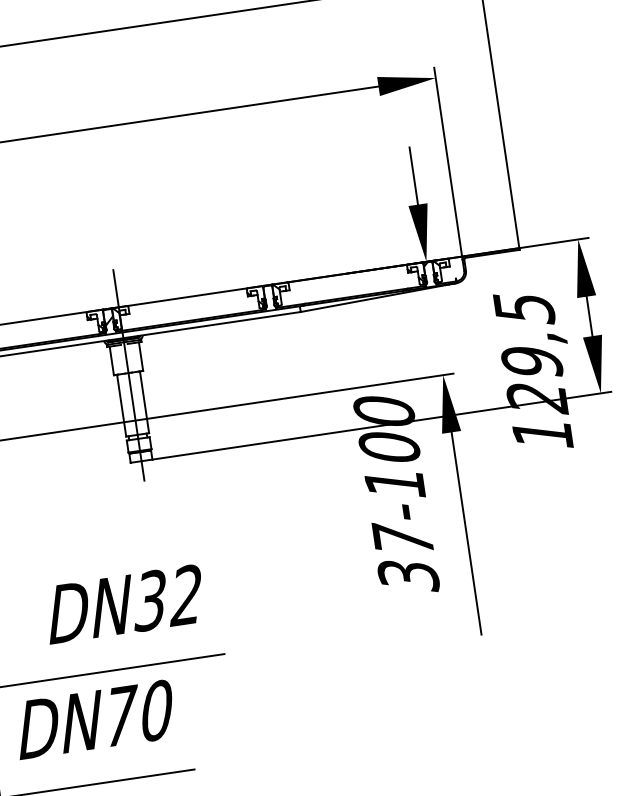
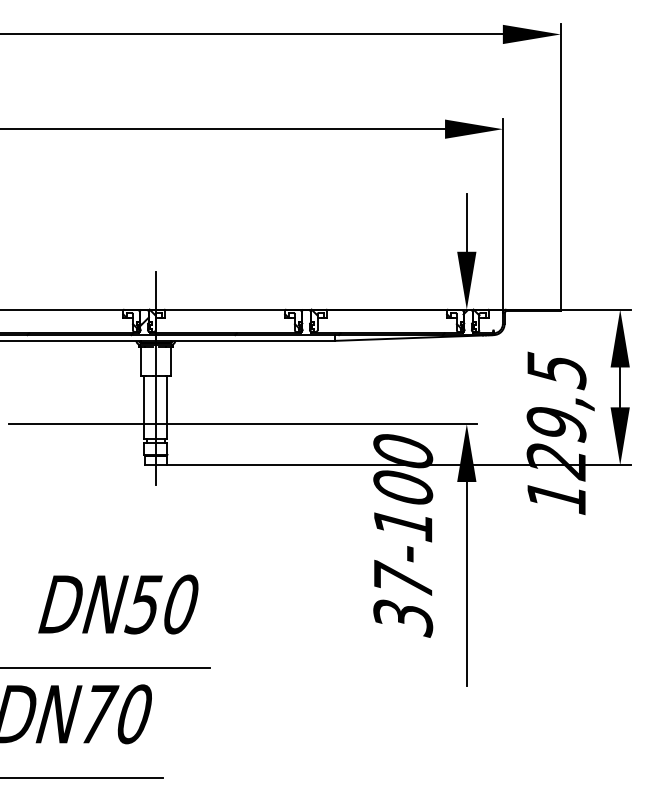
text: (167, 598) -> (161, 604), DN32 -> DN50

